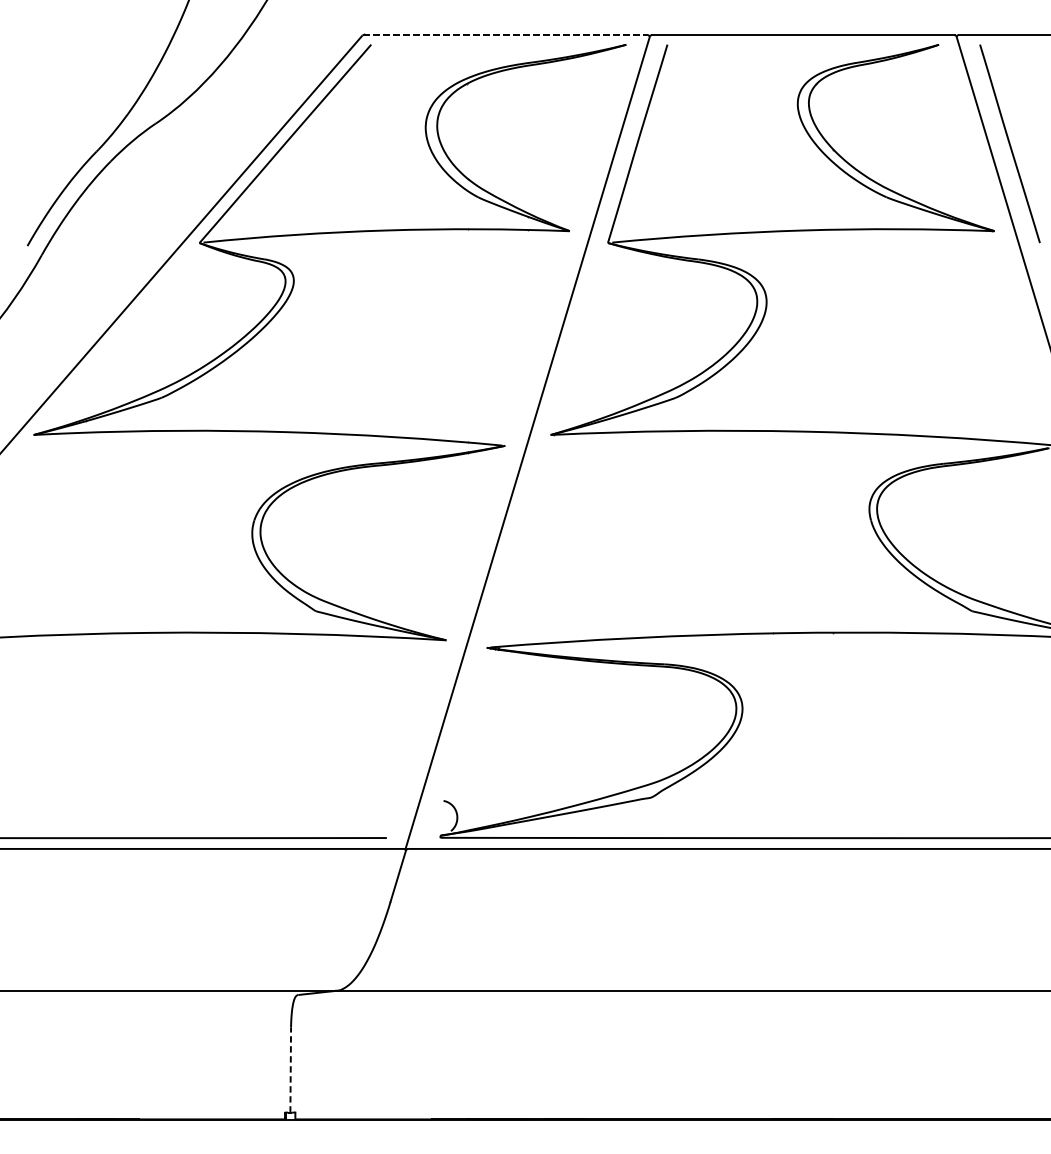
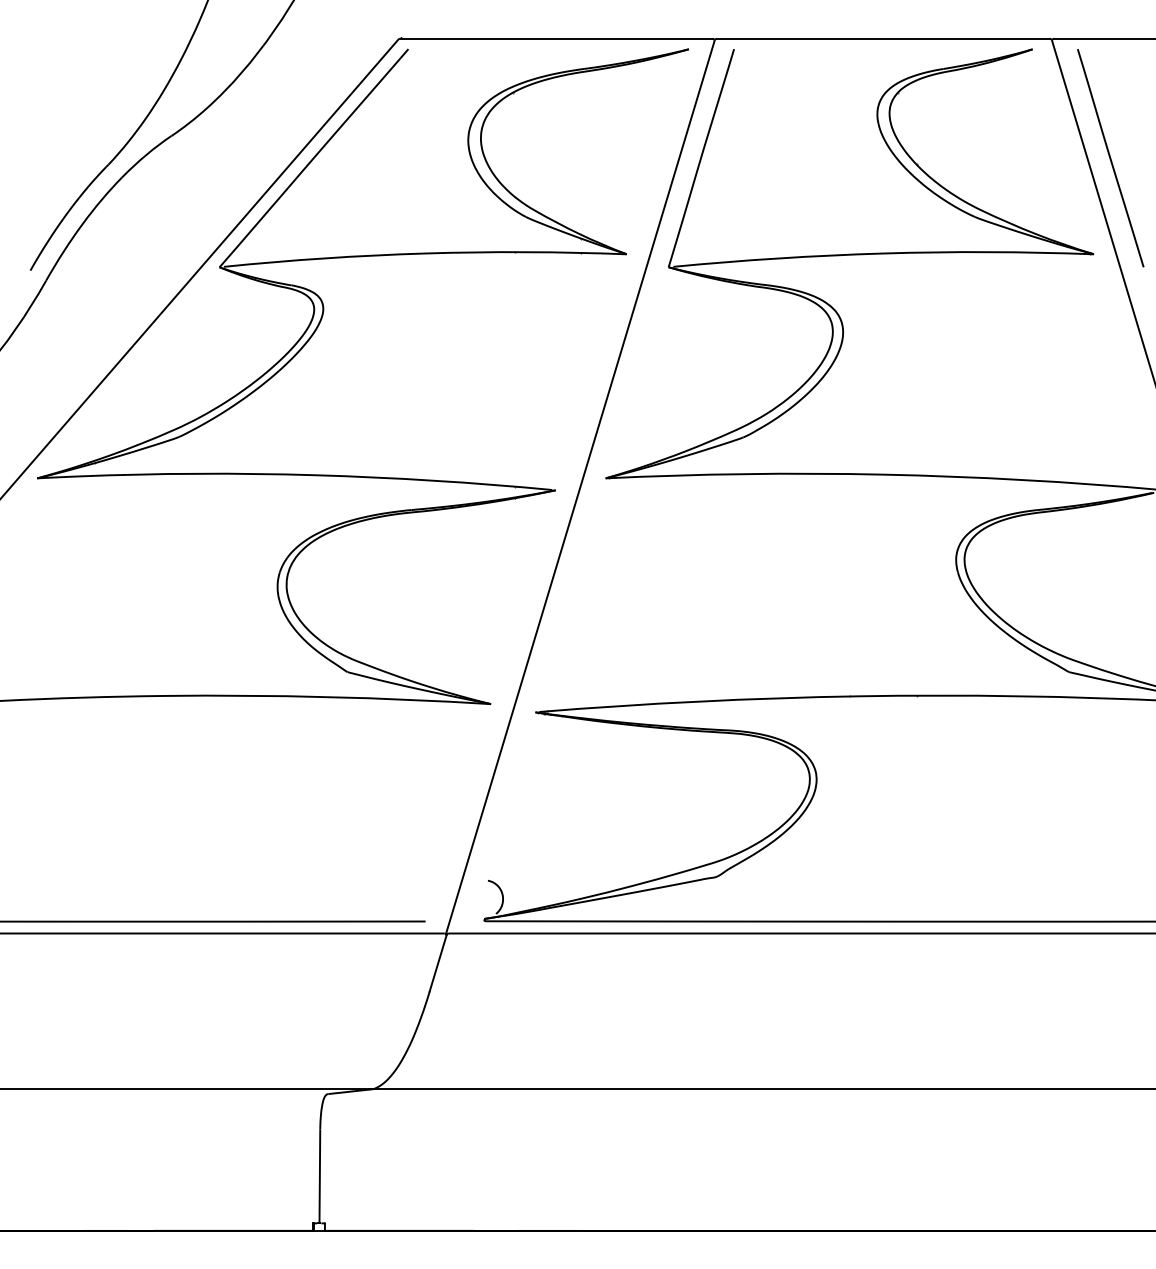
line: (505, 34) -> (556, 38), dashed -> solid
line: (290, 1069) -> (319, 1175), dashed -> solid

